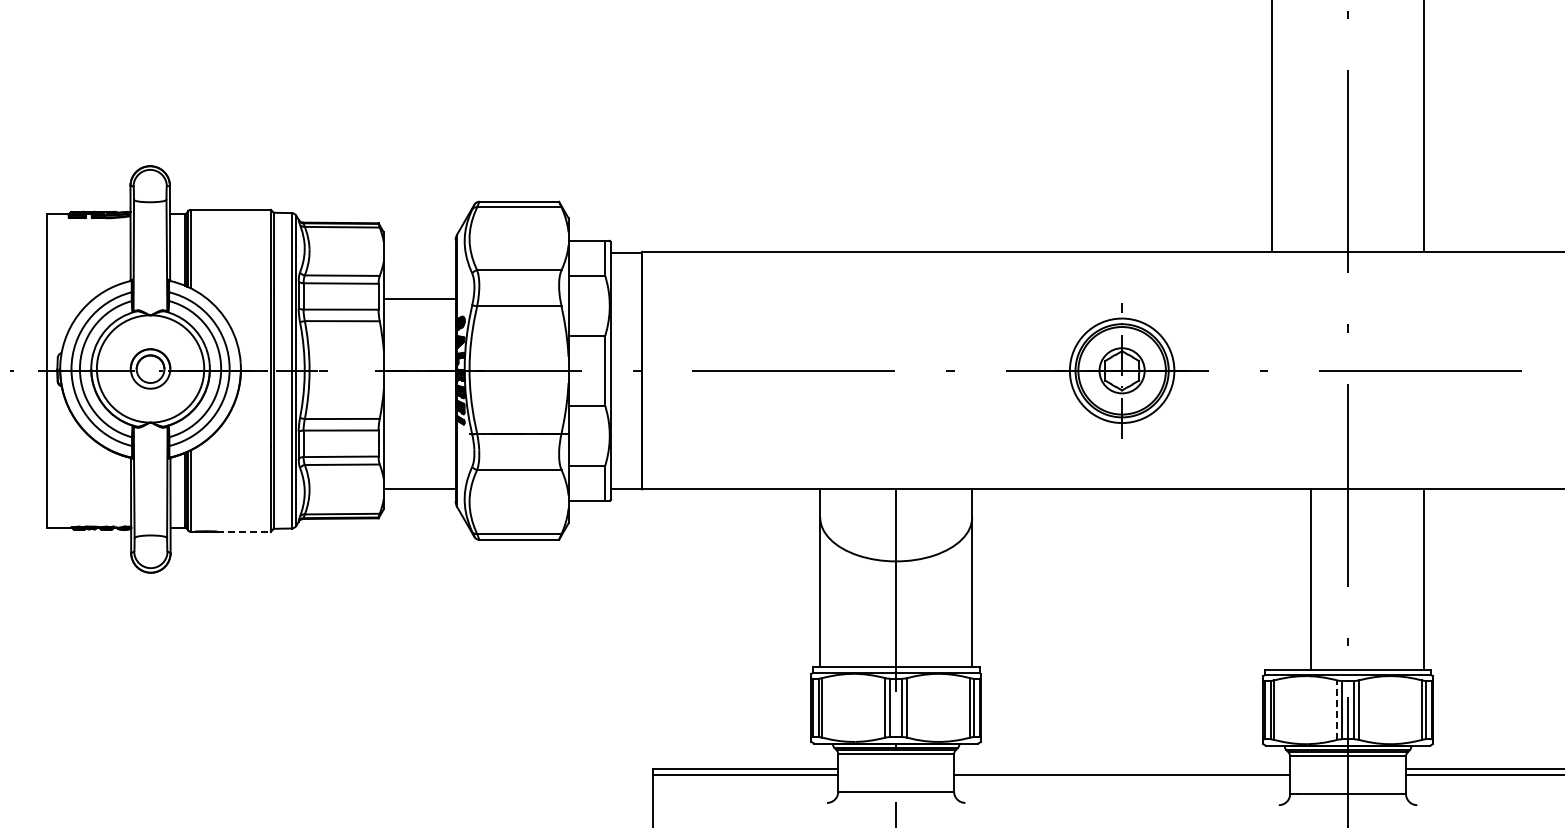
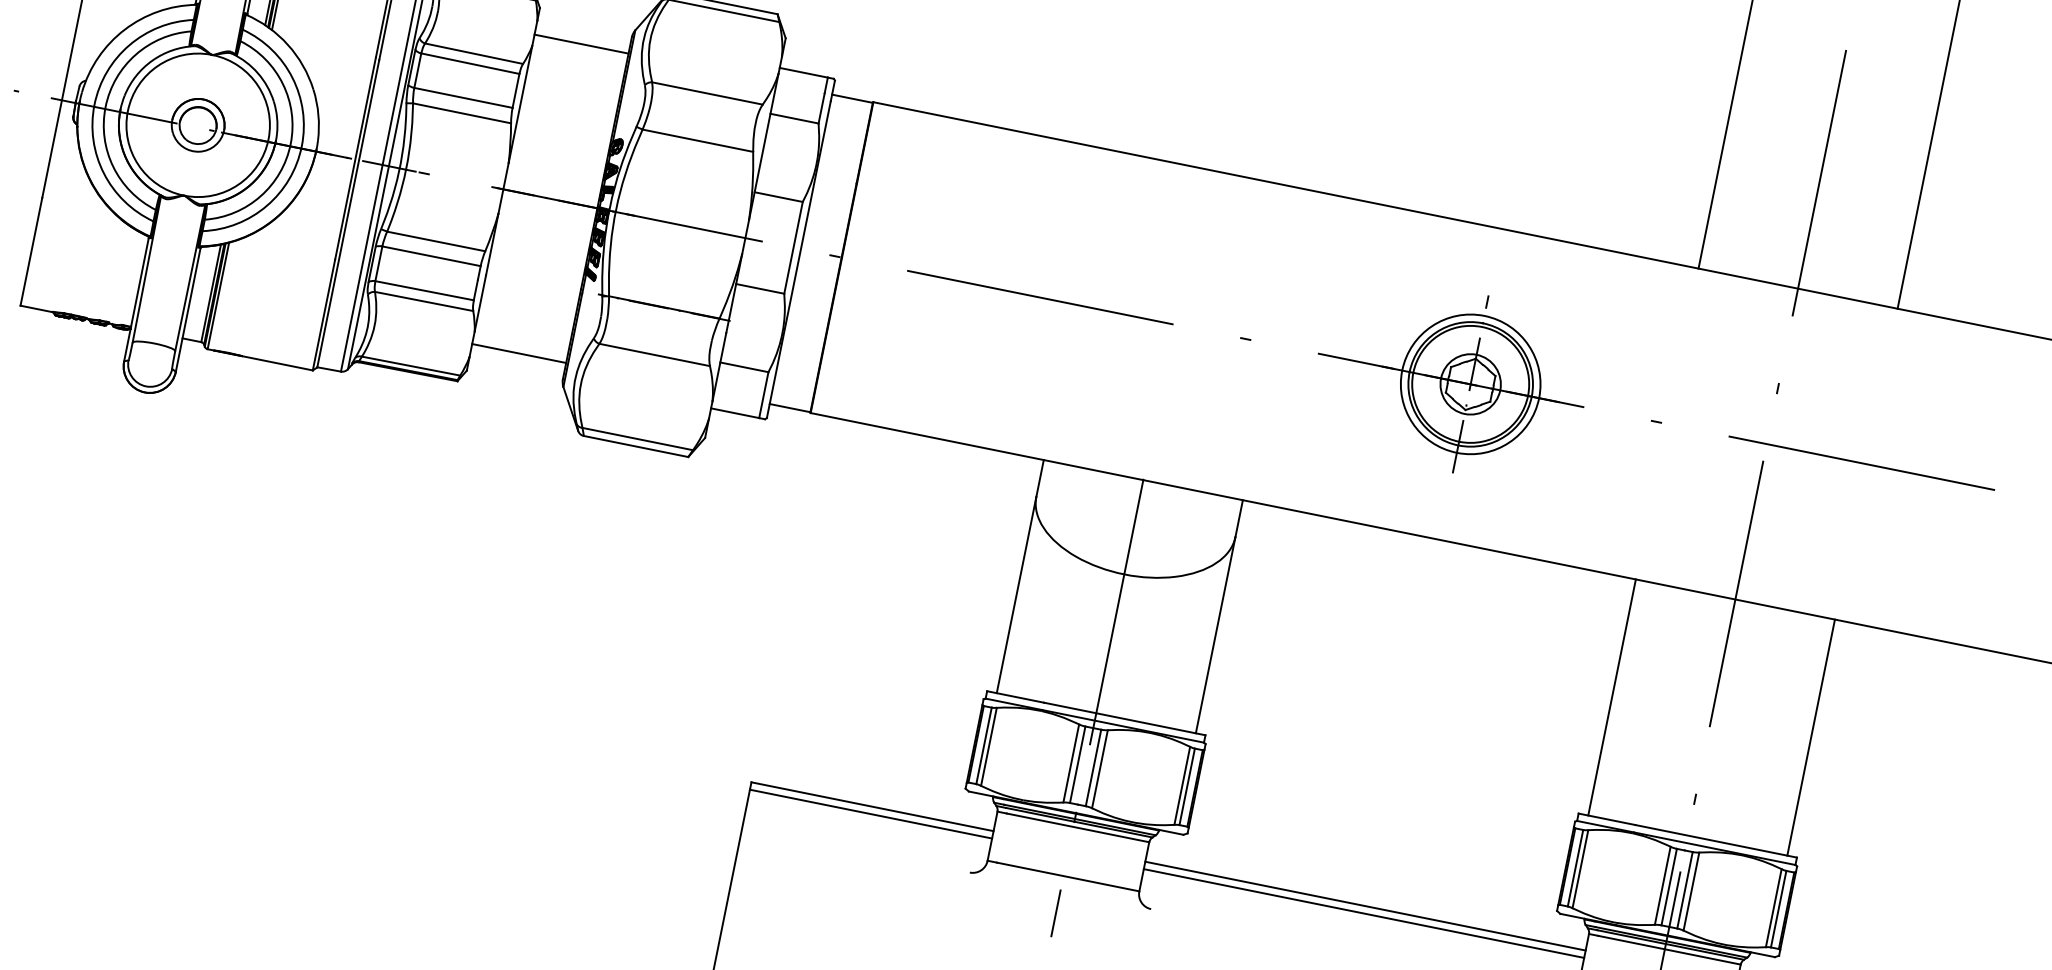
line: (419, 298) -> (581, 43), moved
line: (244, 531) -> (278, 363), dashed -> solid
line: (1311, 579) -> (1612, 697), moved
line: (1337, 710) -> (1663, 886), dashed -> solid
line: (1122, 769) -> (1365, 906), added

